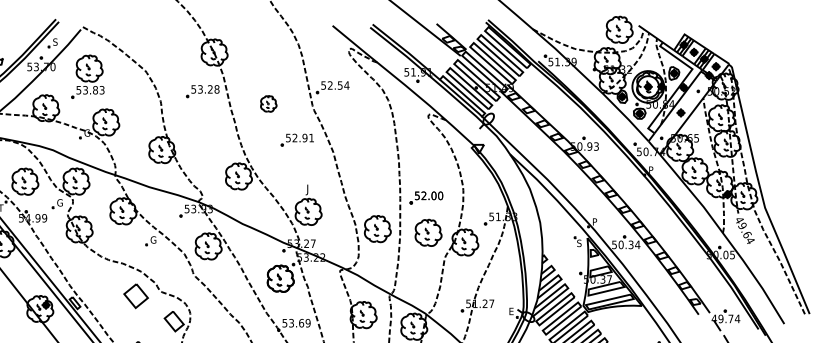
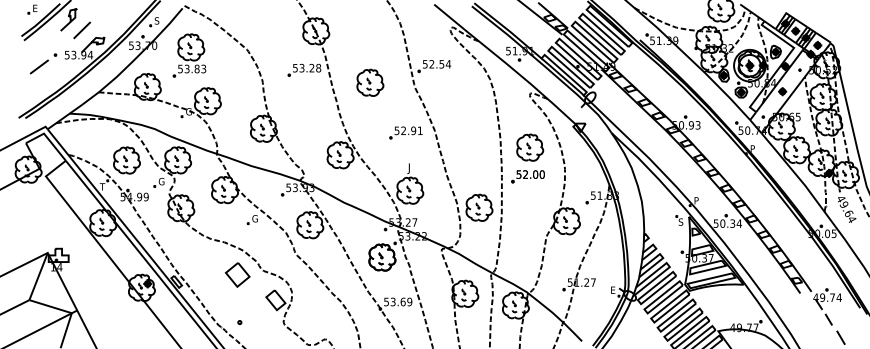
part: (268, 103) -> (370, 82), size x1.67
part: (296, 139) -> (405, 132), moved
part: (428, 232) -> (530, 147), moved

